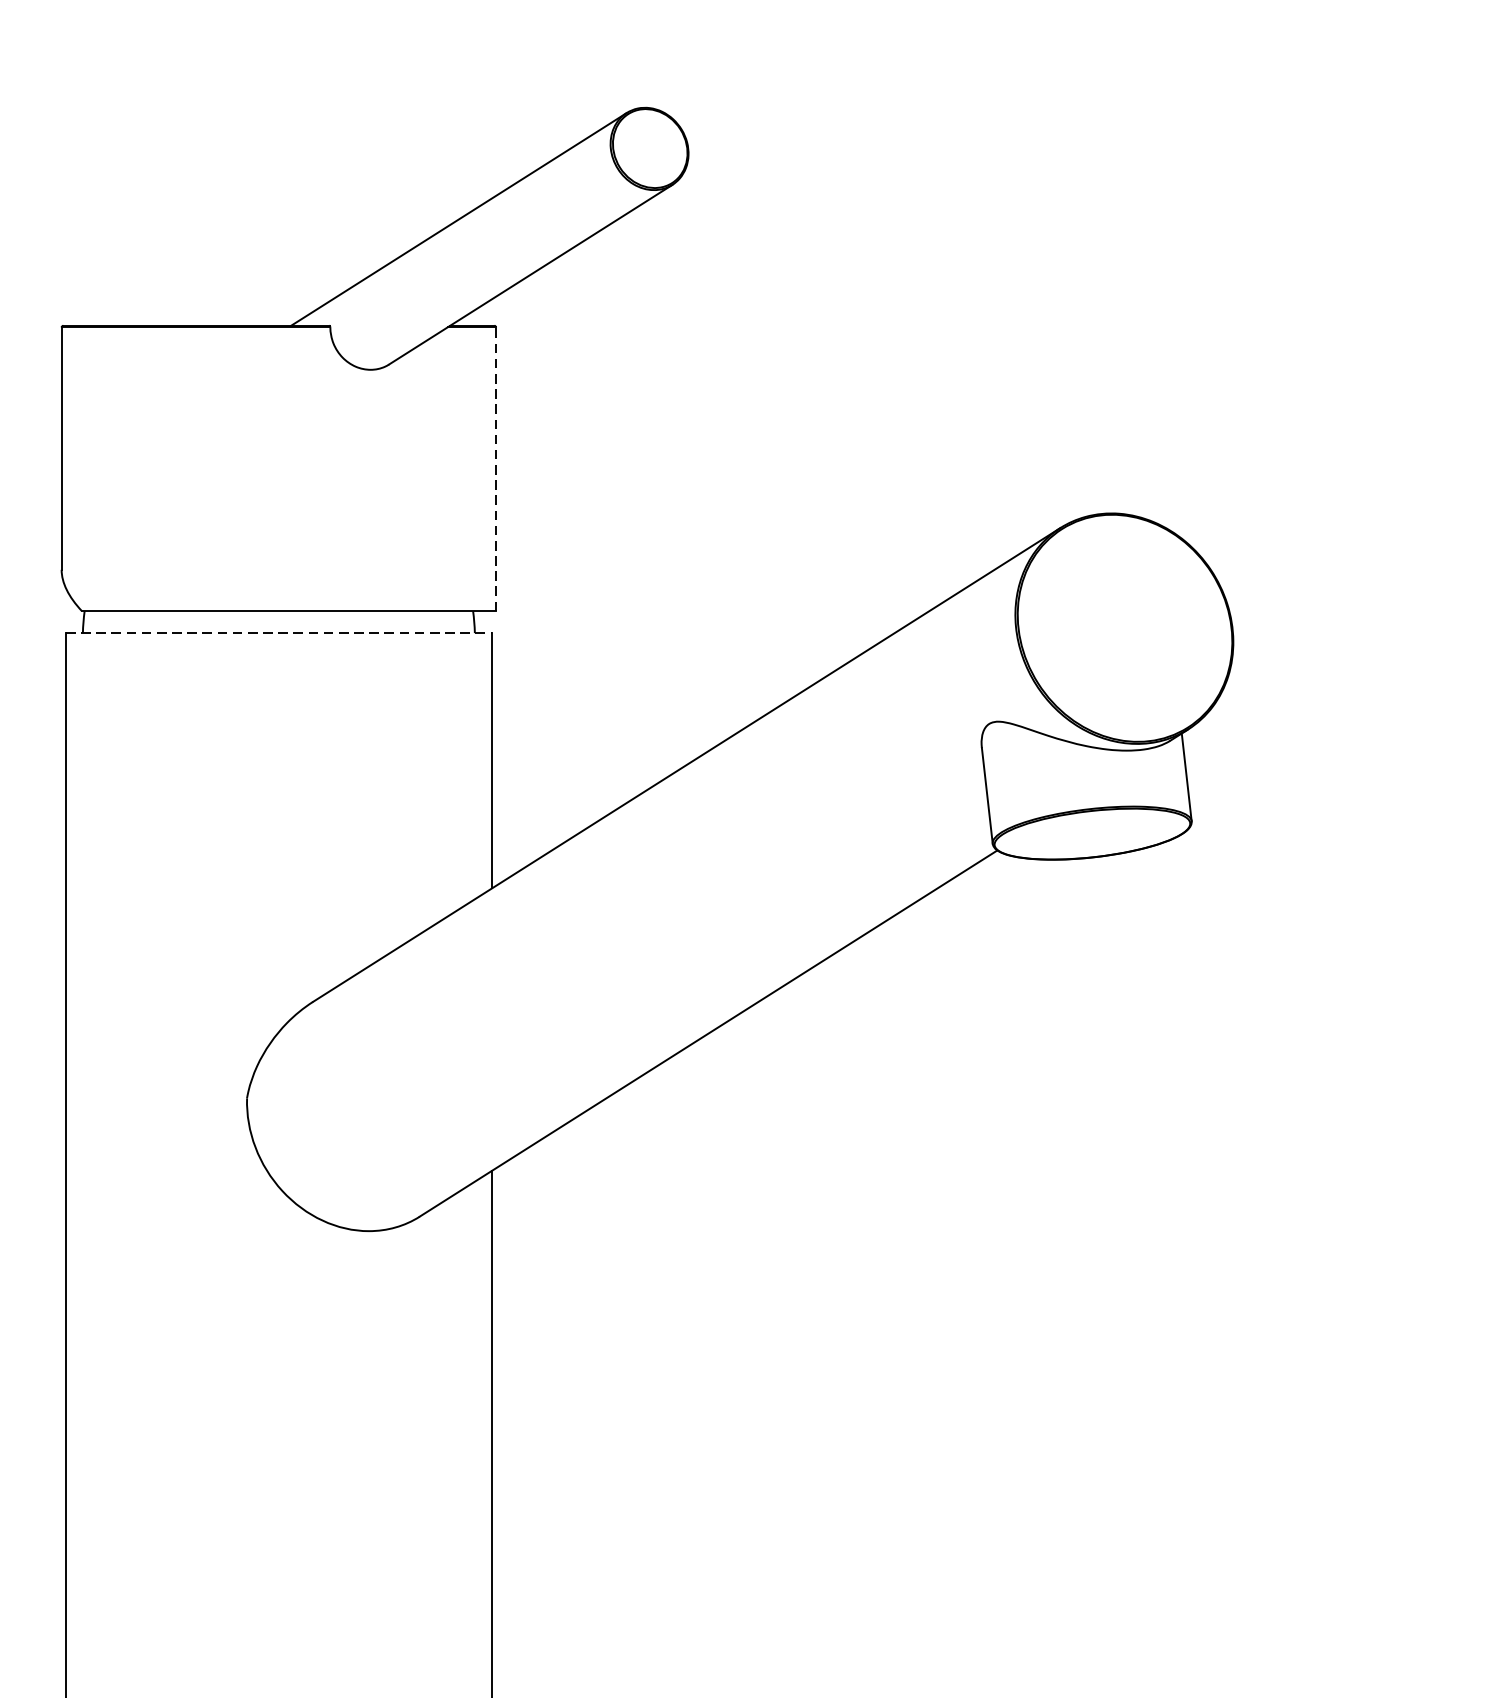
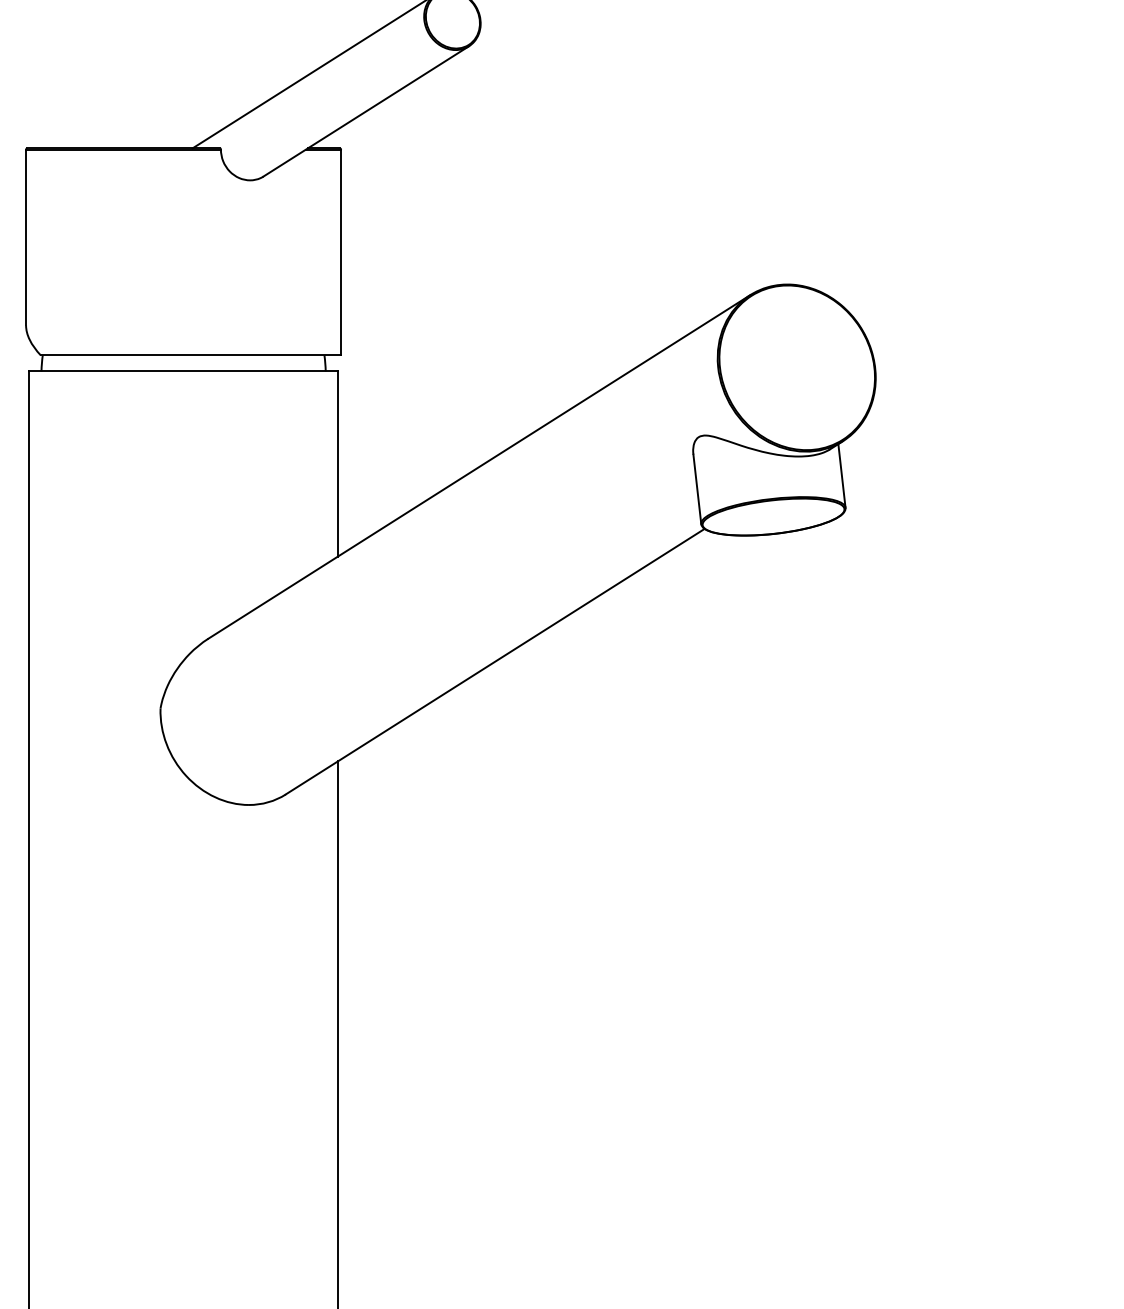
line: (496, 469) -> (341, 252), dashed -> solid
line: (280, 633) -> (184, 371), dashed -> solid

